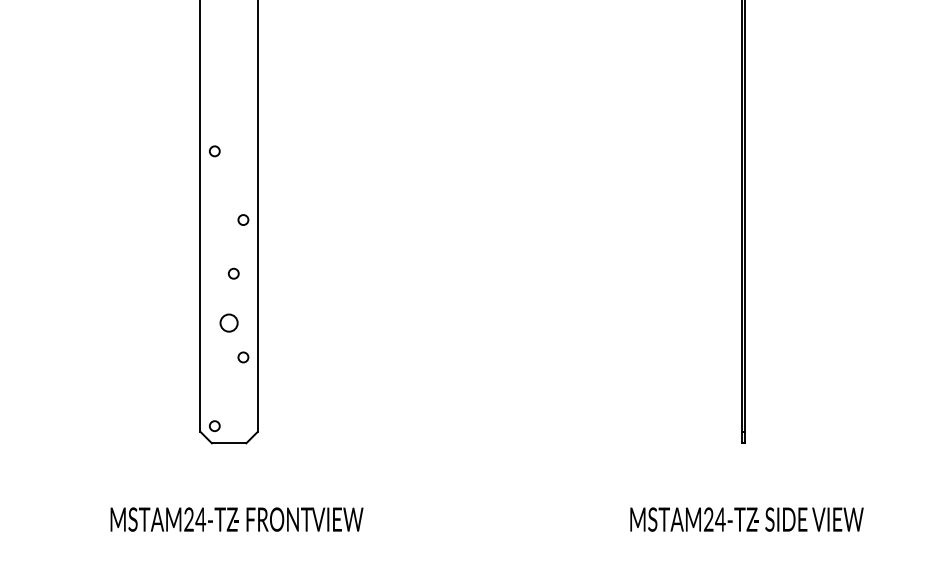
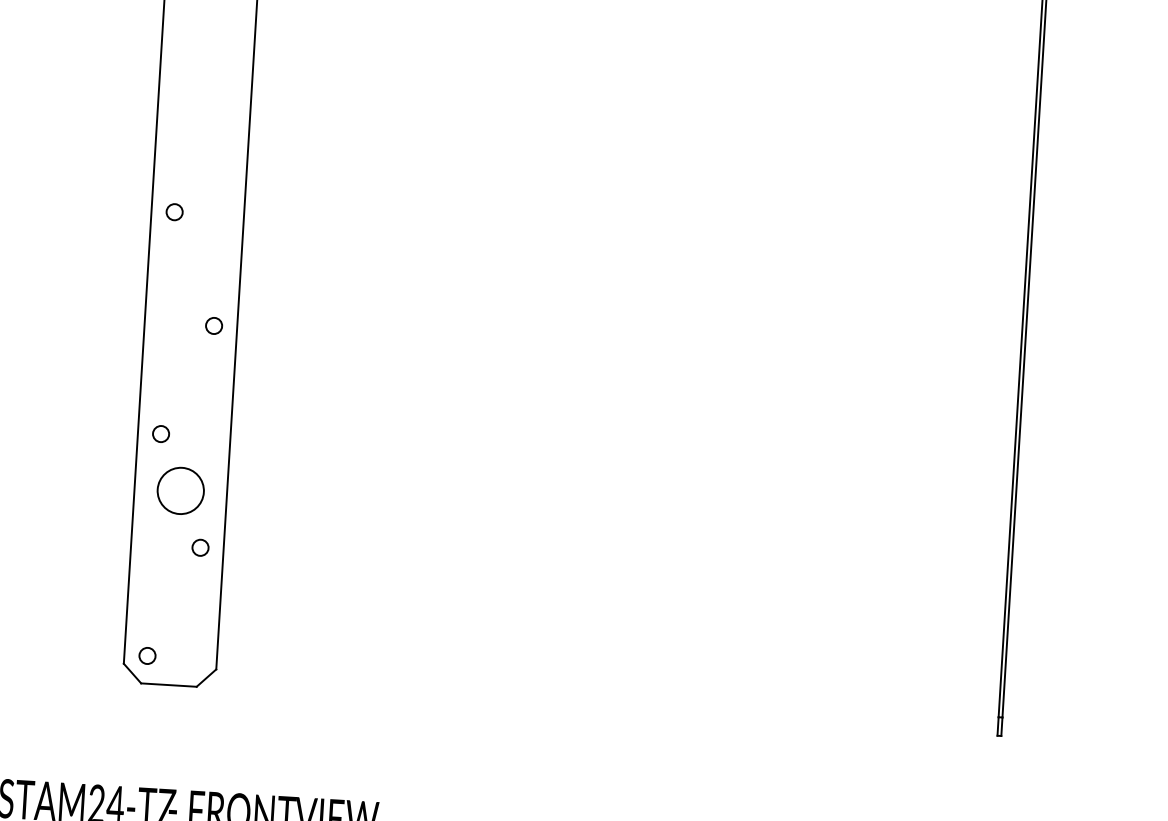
circle: (233, 273) -> (160, 433), moved
circle: (228, 322) -> (179, 489), size x1.67

